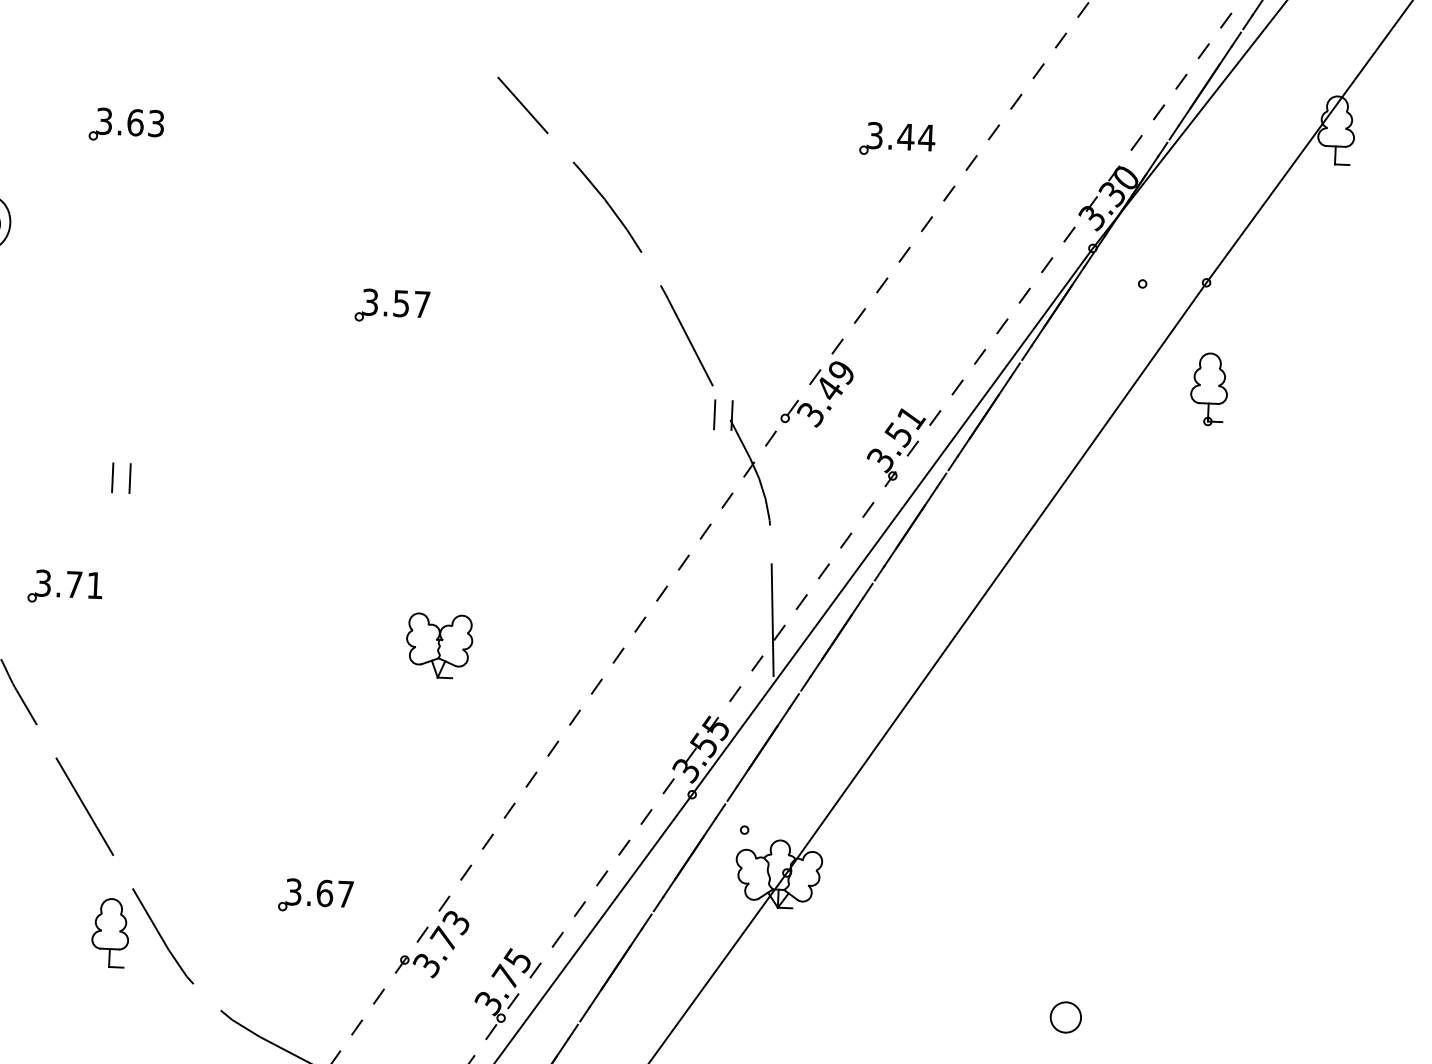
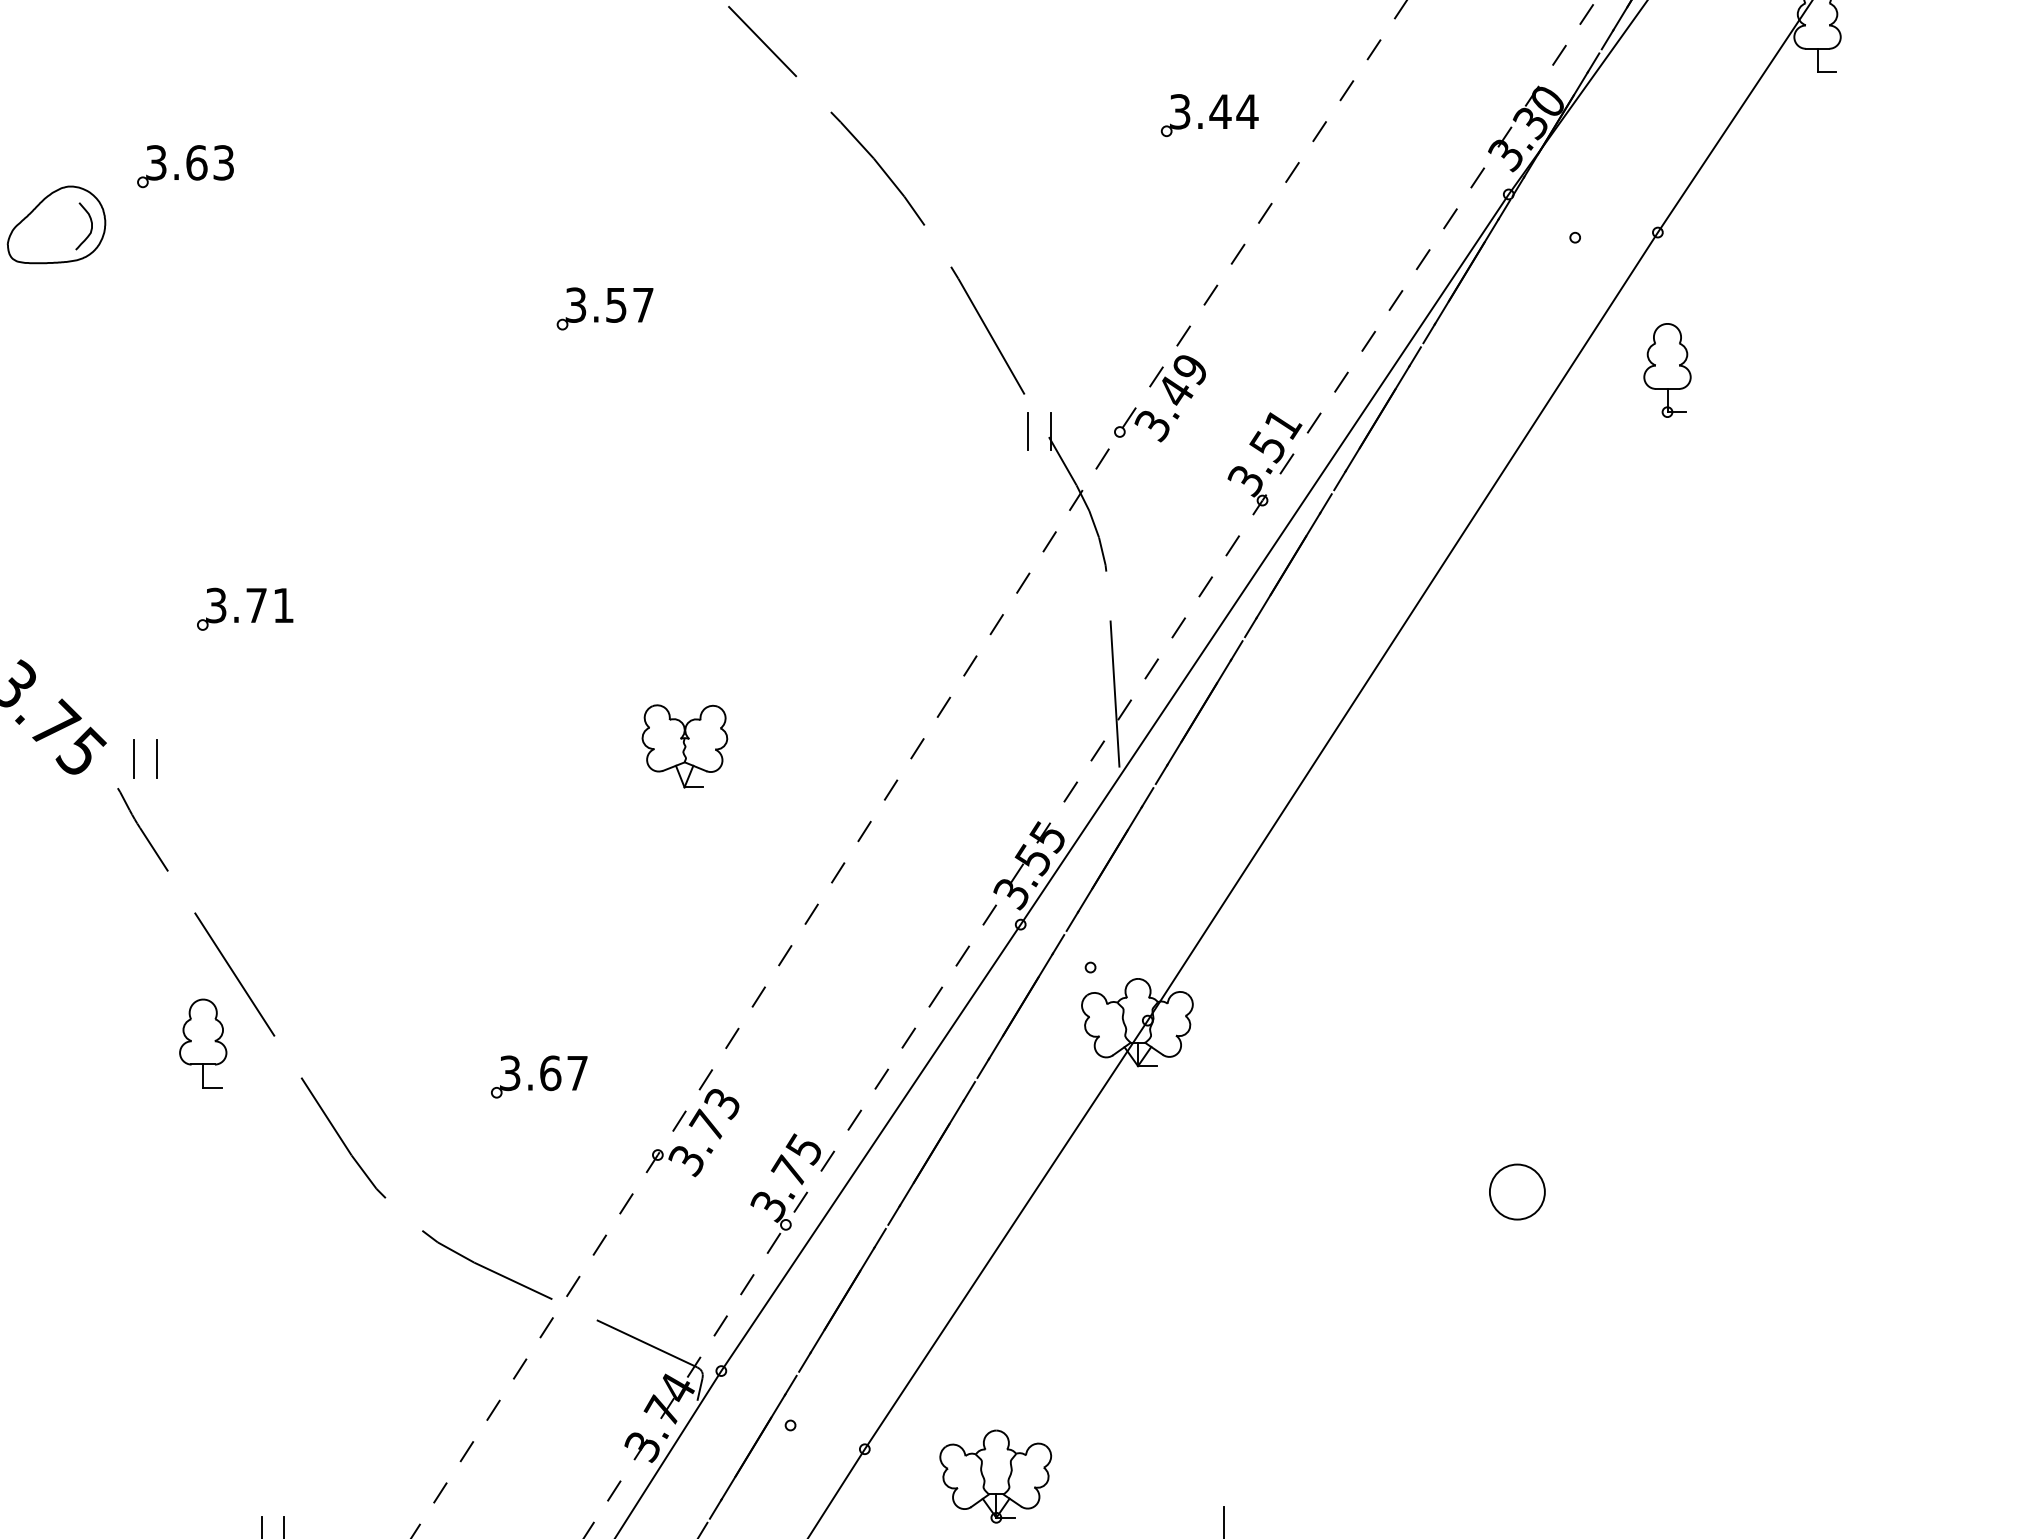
part: (126, 125) -> (185, 166), moved
part: (897, 139) -> (1209, 115), moved
part: (112, 477) -> (134, 758), moved
part: (72, 589) -> (254, 612), moved
part: (110, 932) -> (203, 1043), moved
part: (1065, 1017) -> (1516, 1191), size x1.4

